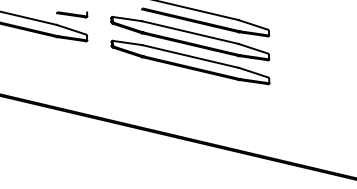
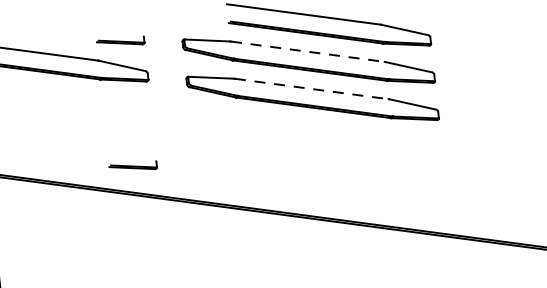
line: (190, 32) -> (308, 51), solid -> dashed
line: (190, 56) -> (311, 89), solid -> dashed
part: (72, 94) -> (133, 166), added

